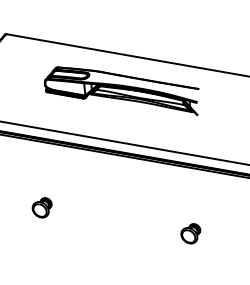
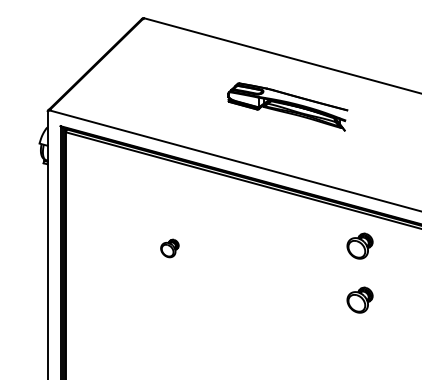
part: (121, 91) -> (287, 106), size x0.6
part: (186, 192) -> (359, 245), added
part: (42, 207) -> (169, 248), size x0.7

